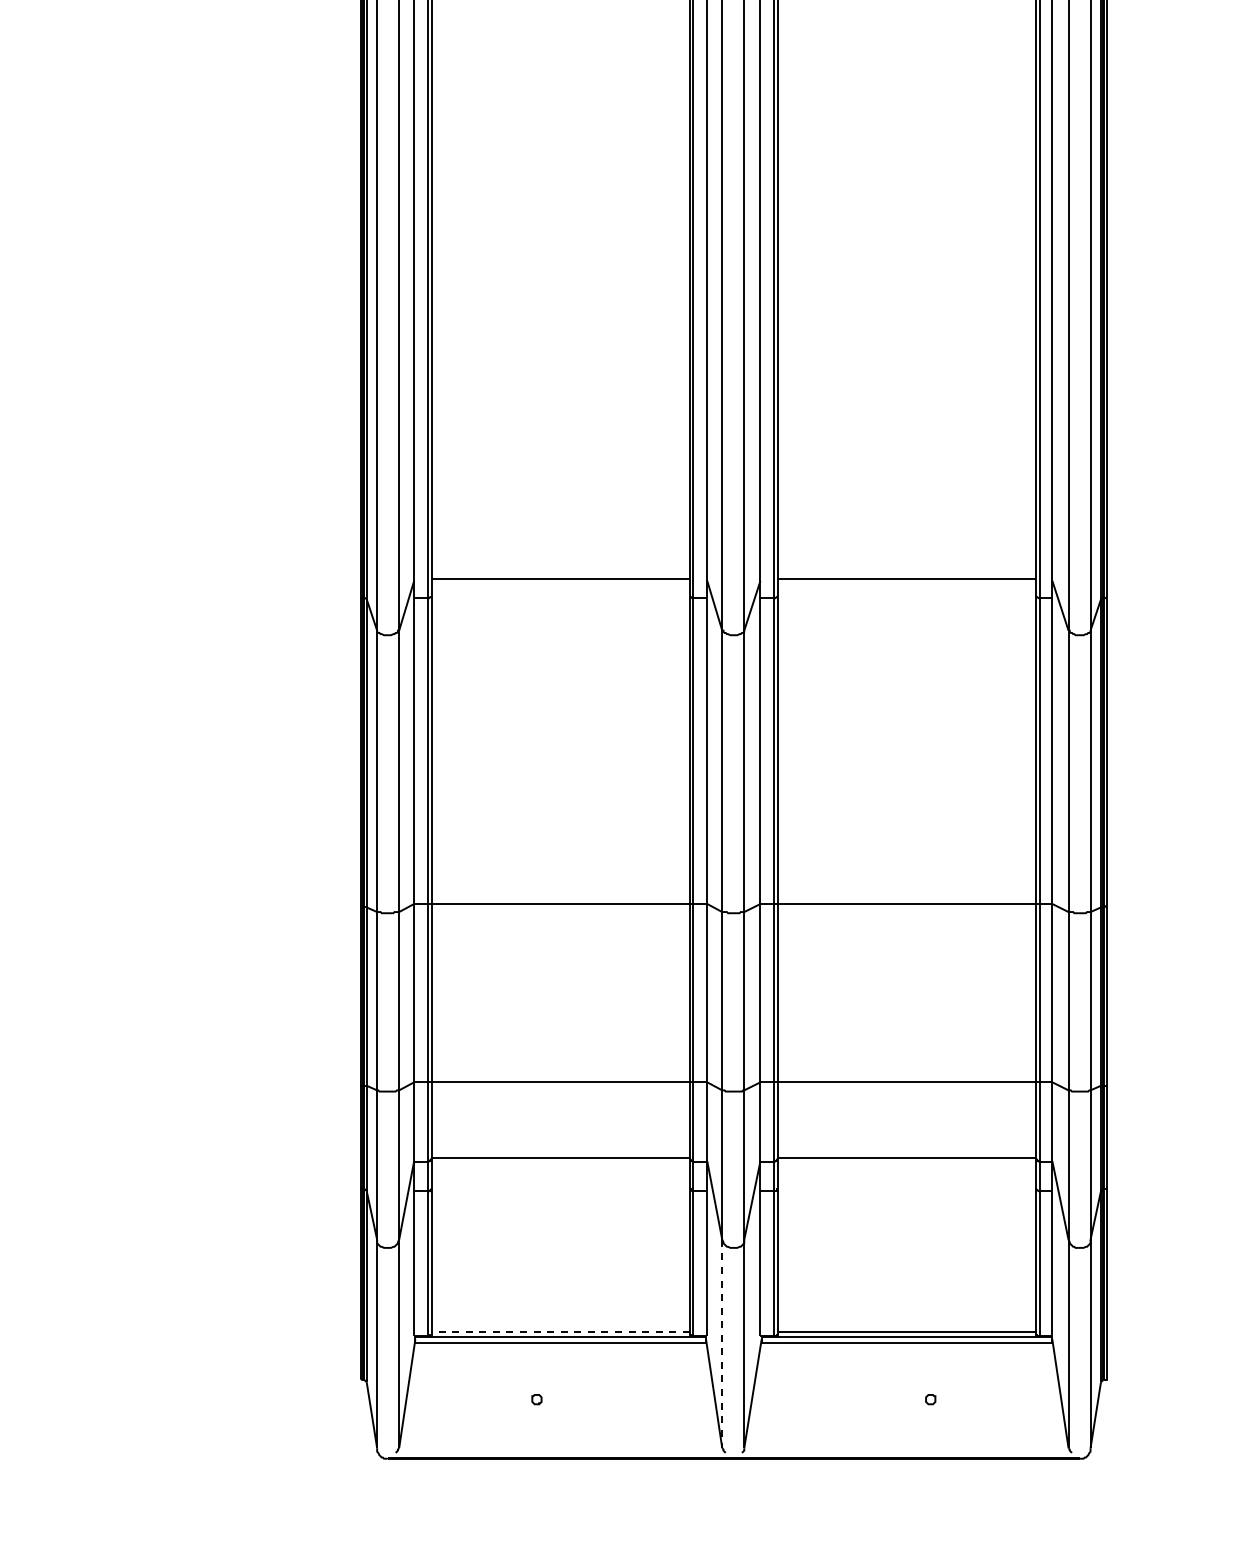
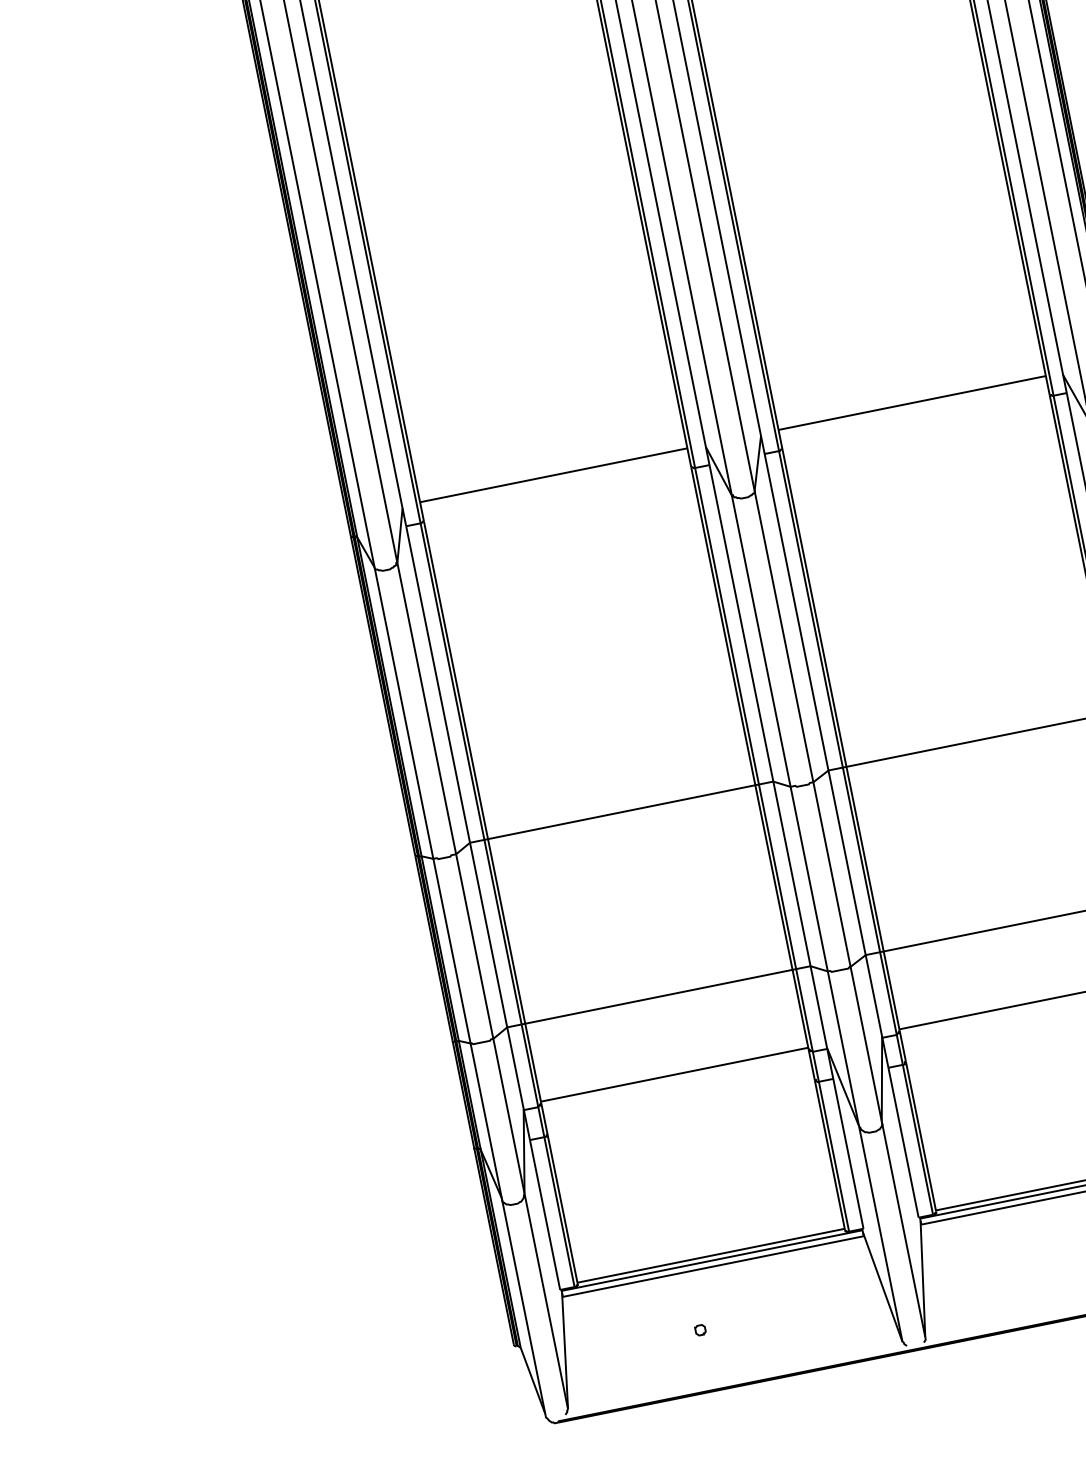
line: (560, 1332) -> (710, 1255), dashed -> solid
line: (722, 1344) -> (881, 1234), dashed -> solid

